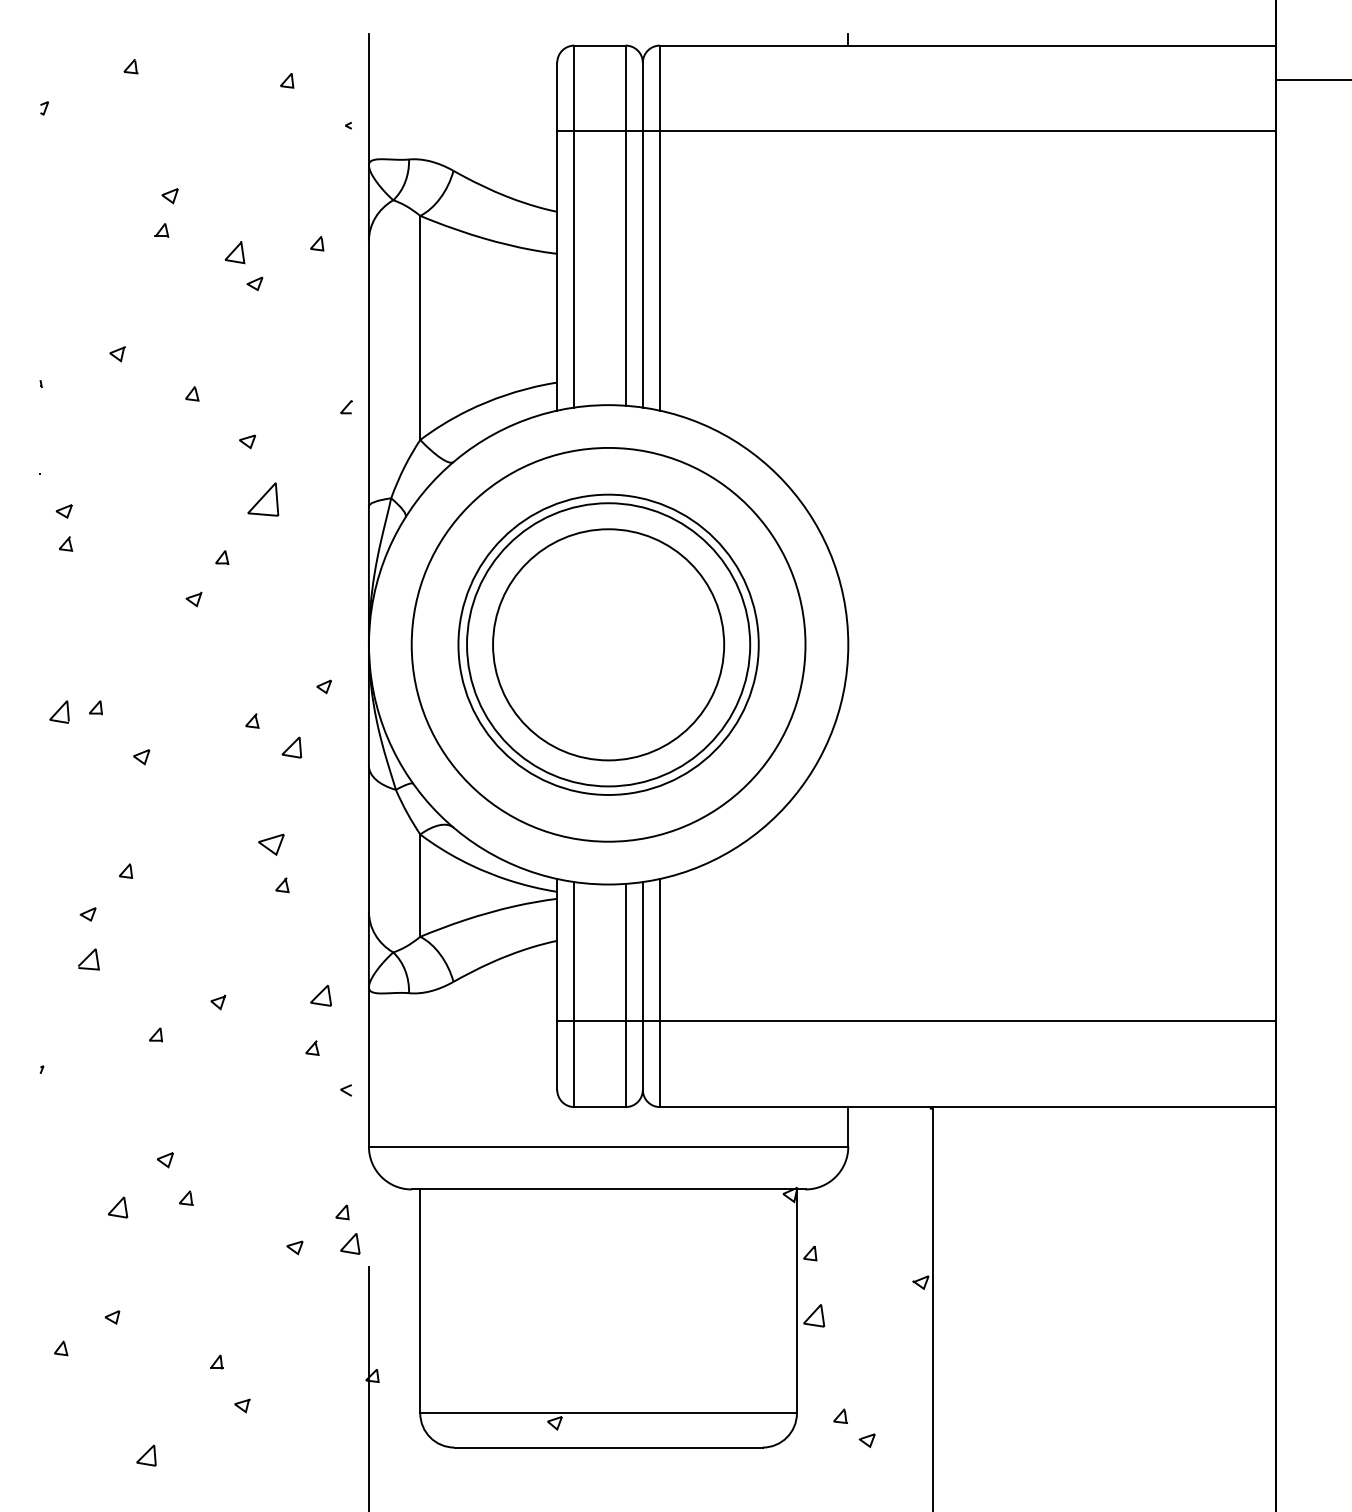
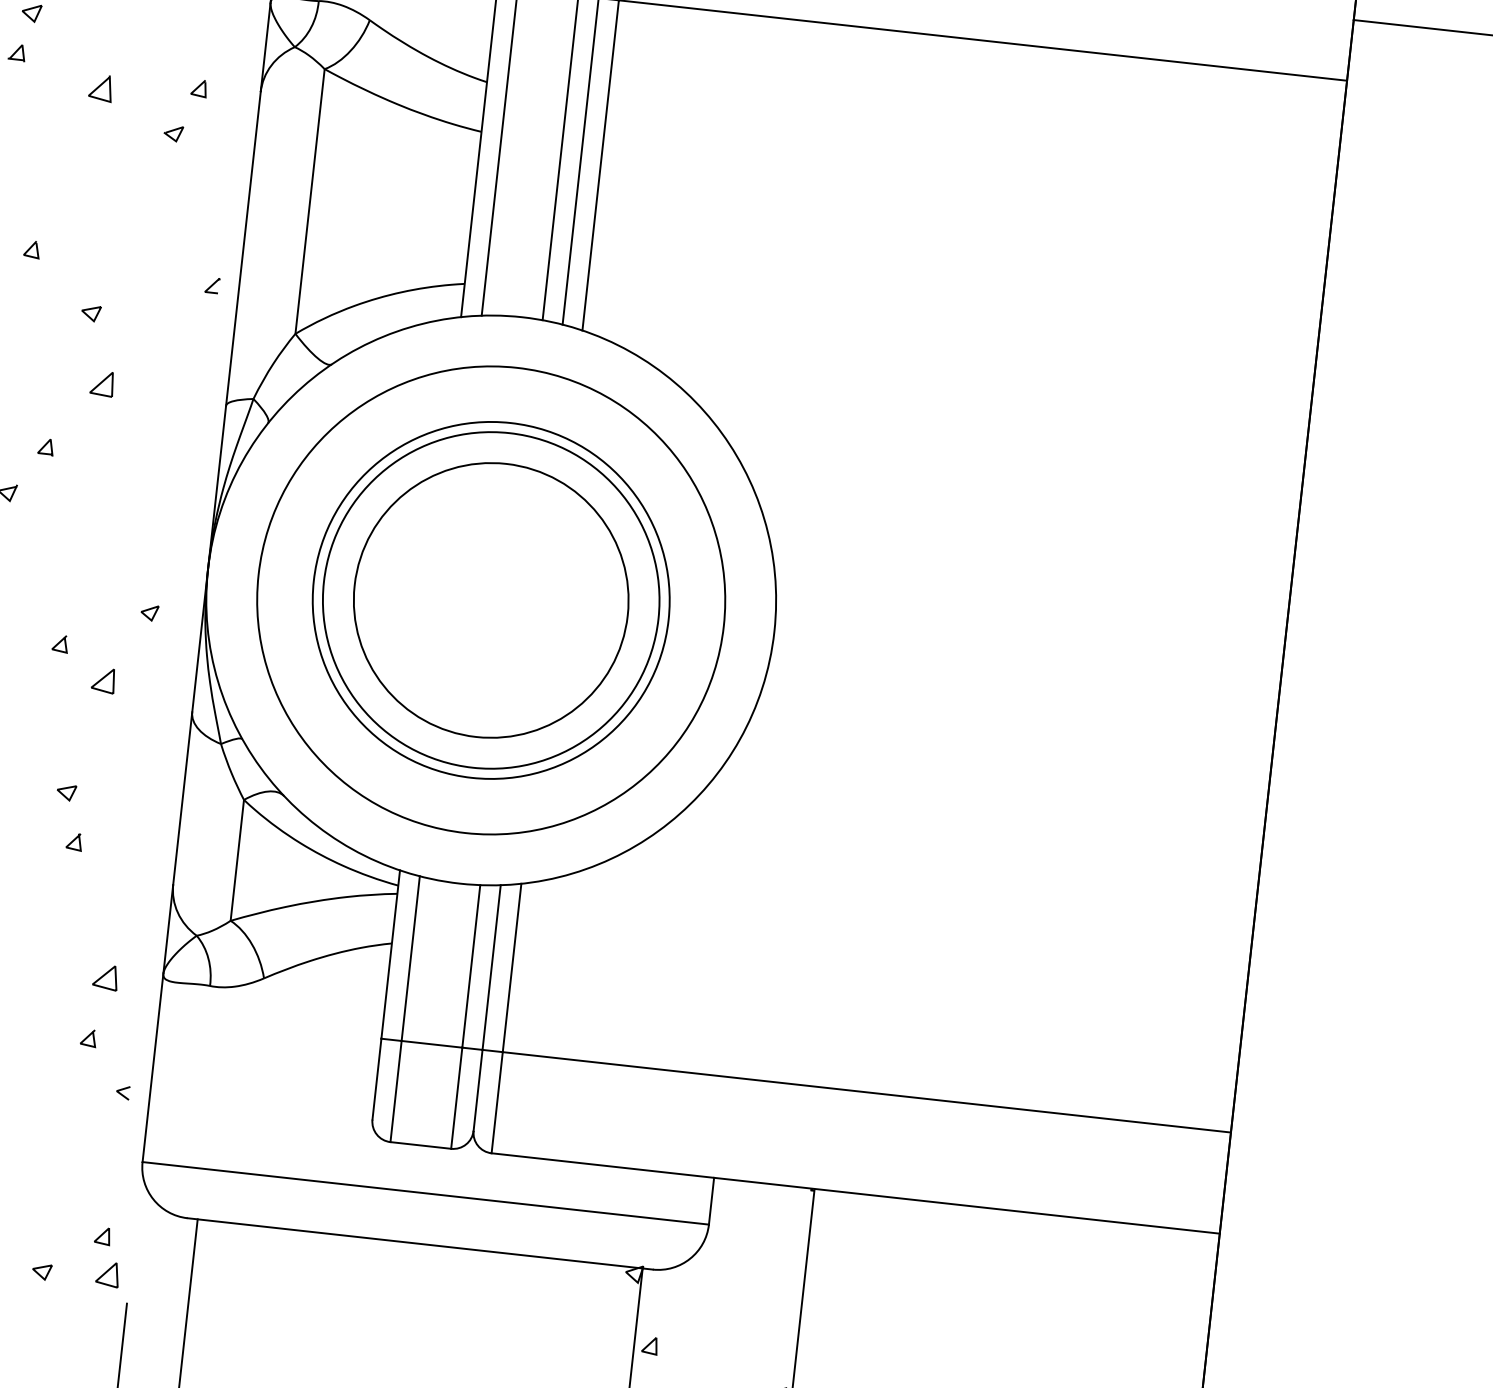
line: (253, 282) -> (172, 131), moved
part: (263, 499) -> (102, 383), size x0.62
part: (270, 844) -> (65, 792), size x0.62

